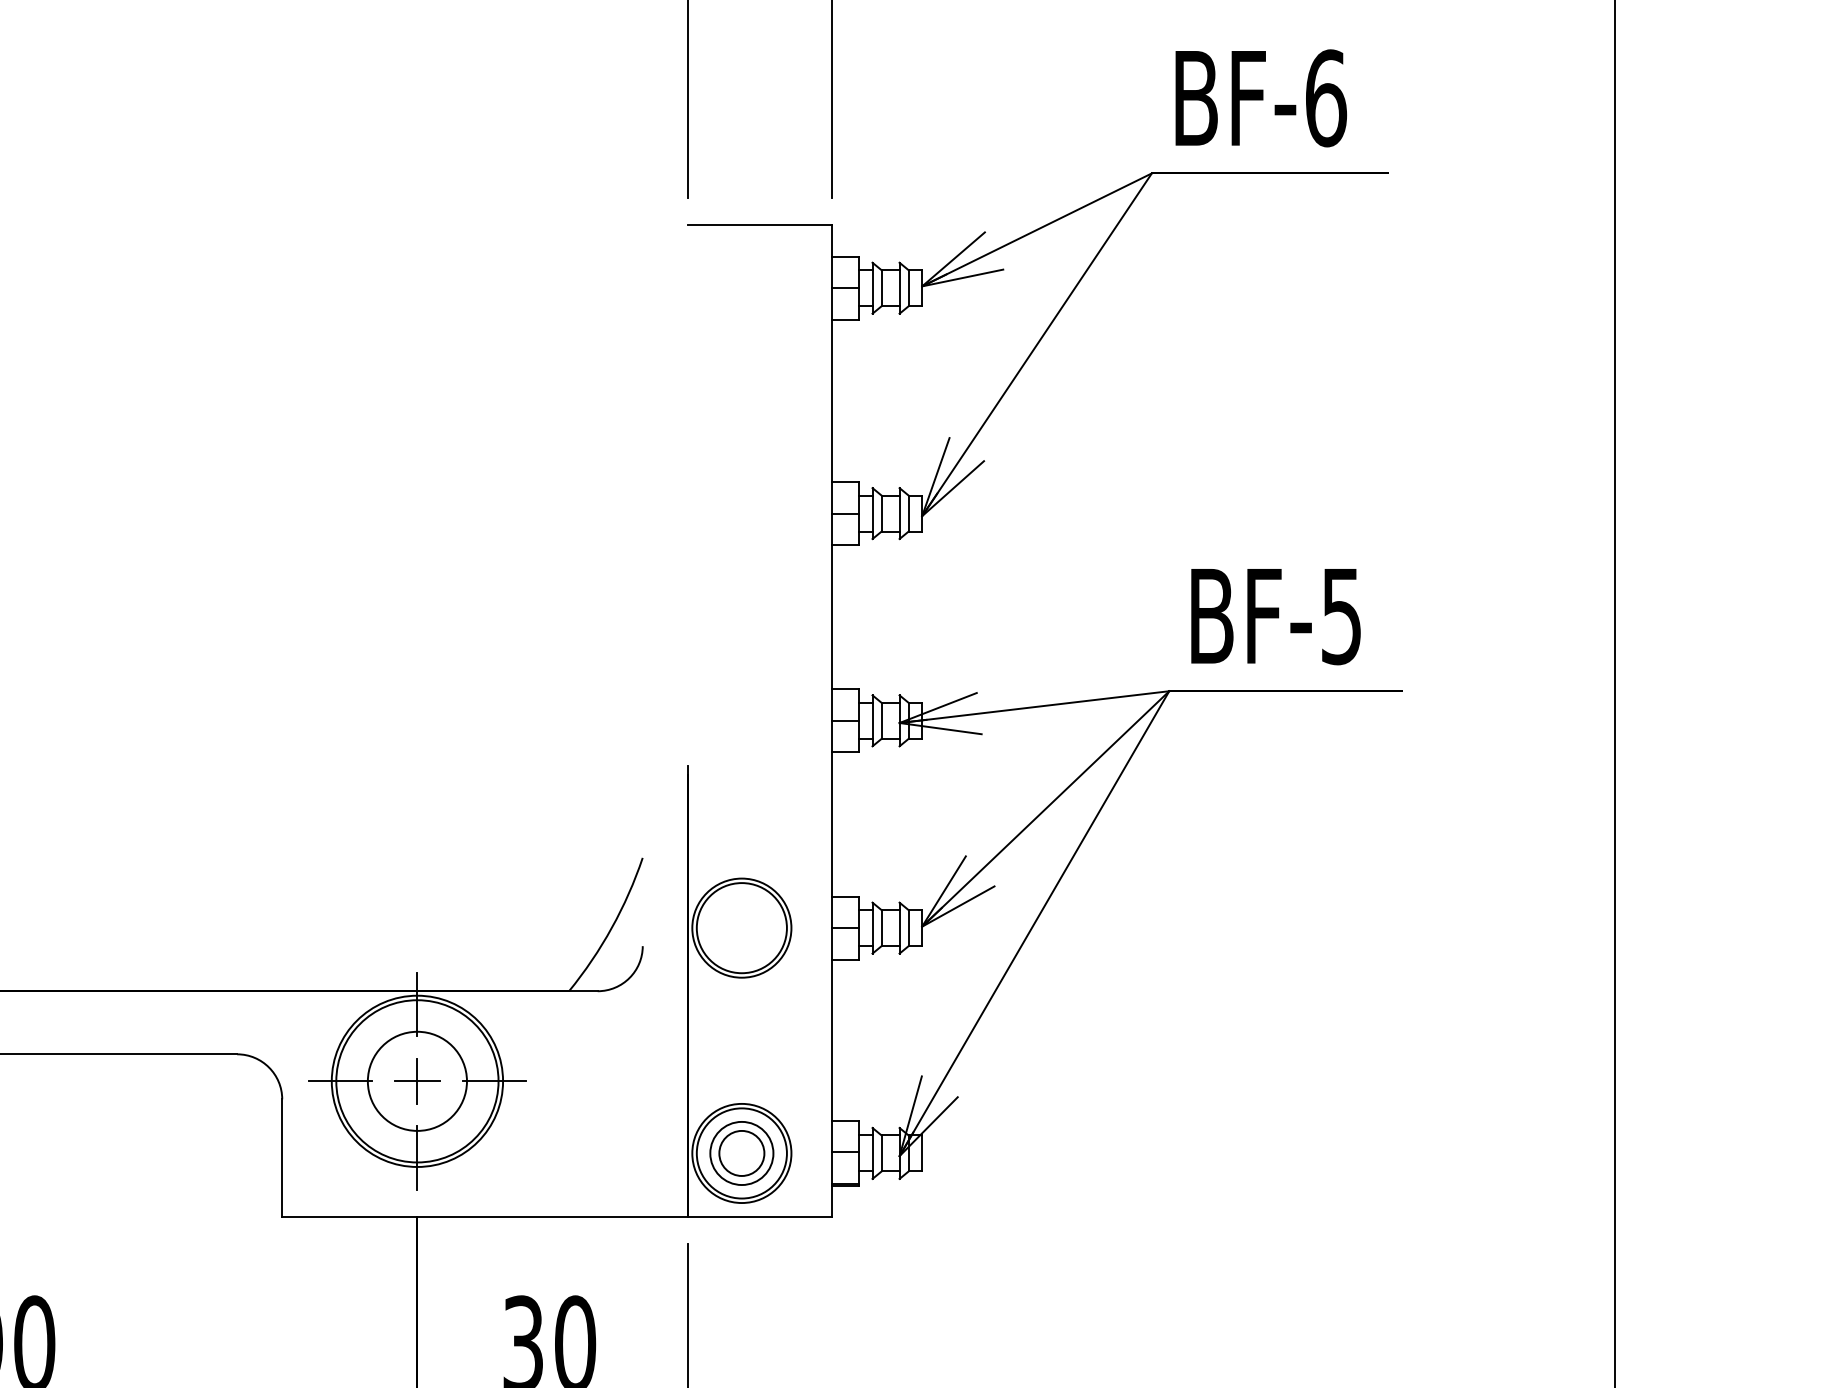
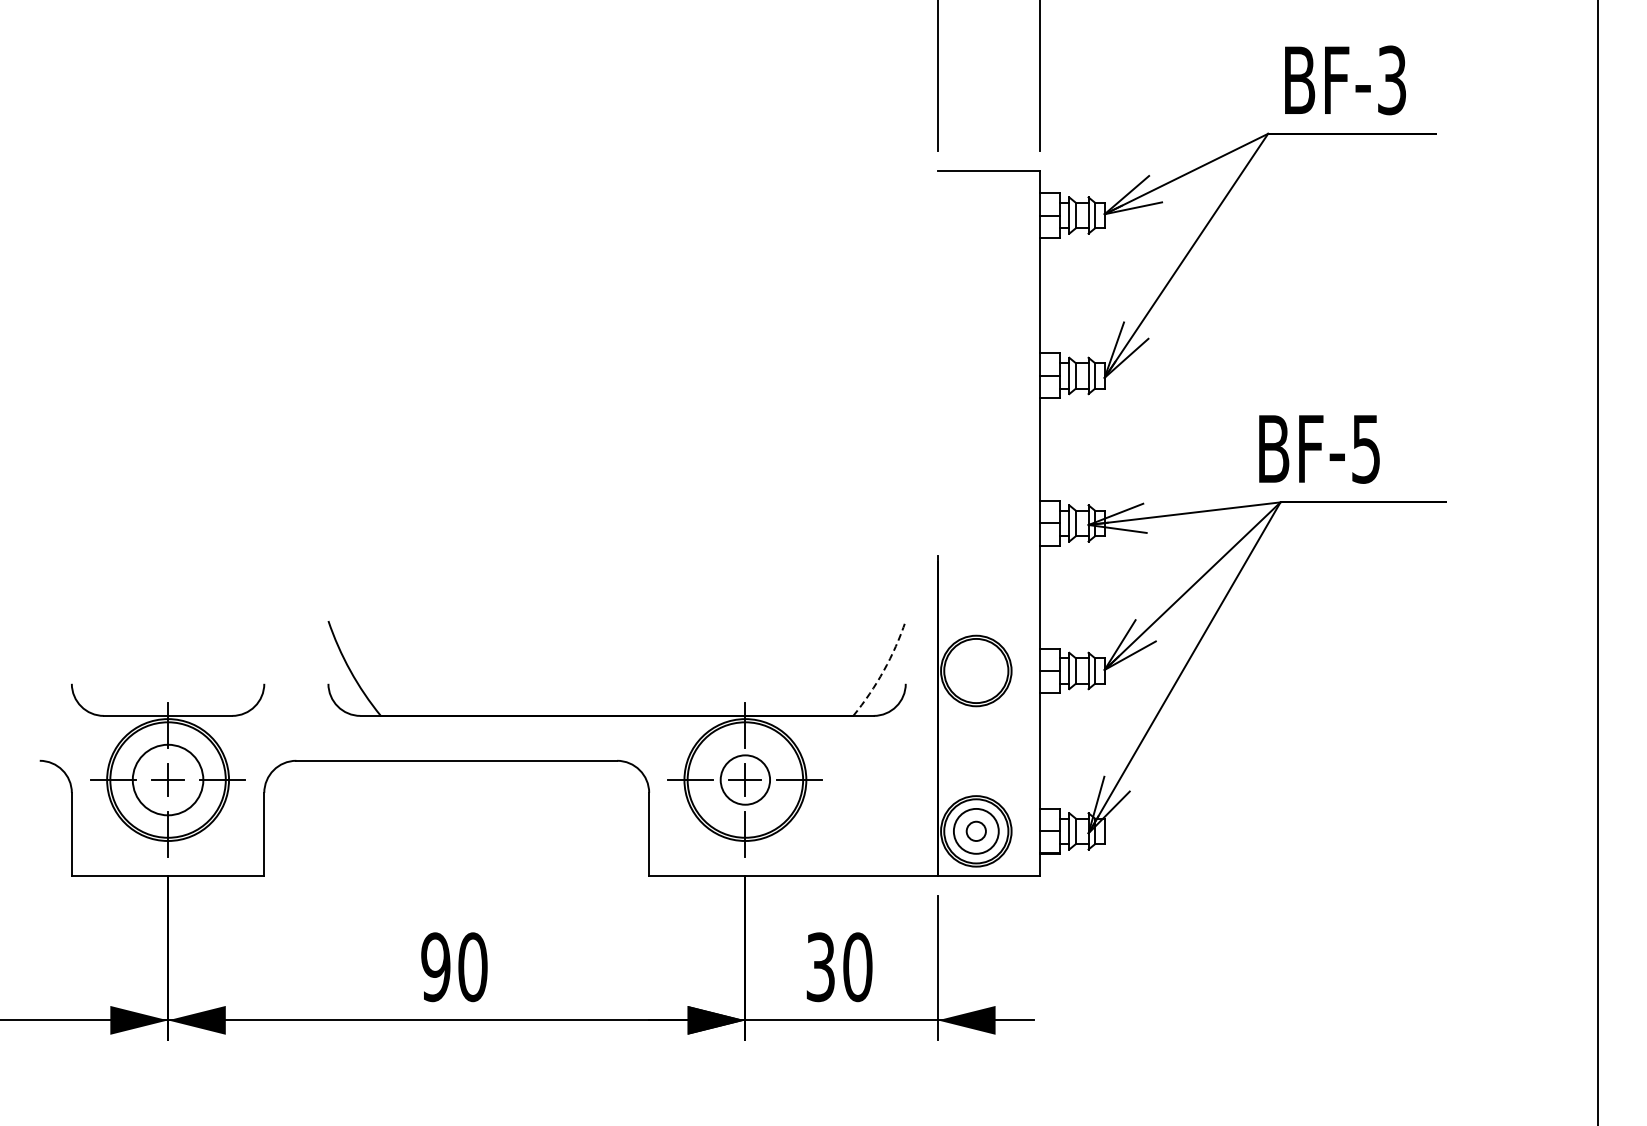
text: (1326, 98) -> (1392, 80), BF-6 -> BF-3
text: (1276, 616) -> (1319, 449), moved
arc: (611, 927) -> (883, 670), solid -> dashed
circle: (417, 1080) -> (745, 779), size x0.7
circle: (742, 1153) -> (976, 831), size x0.6

